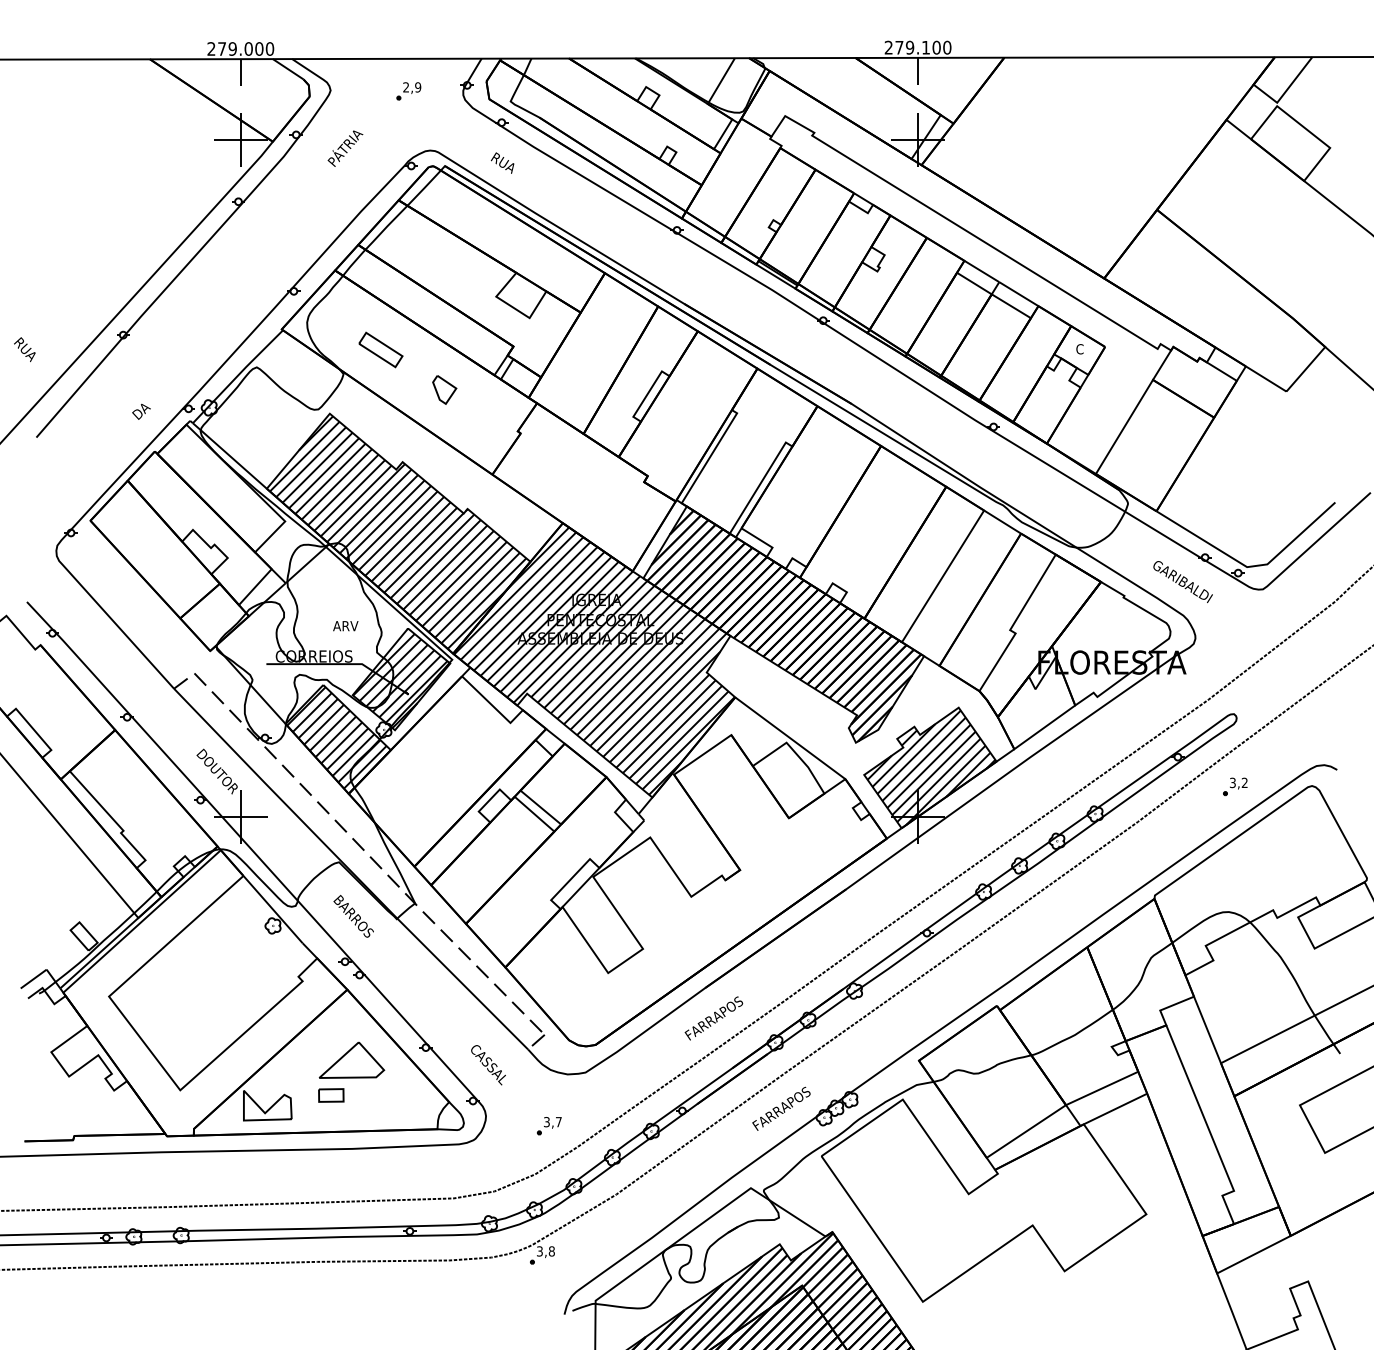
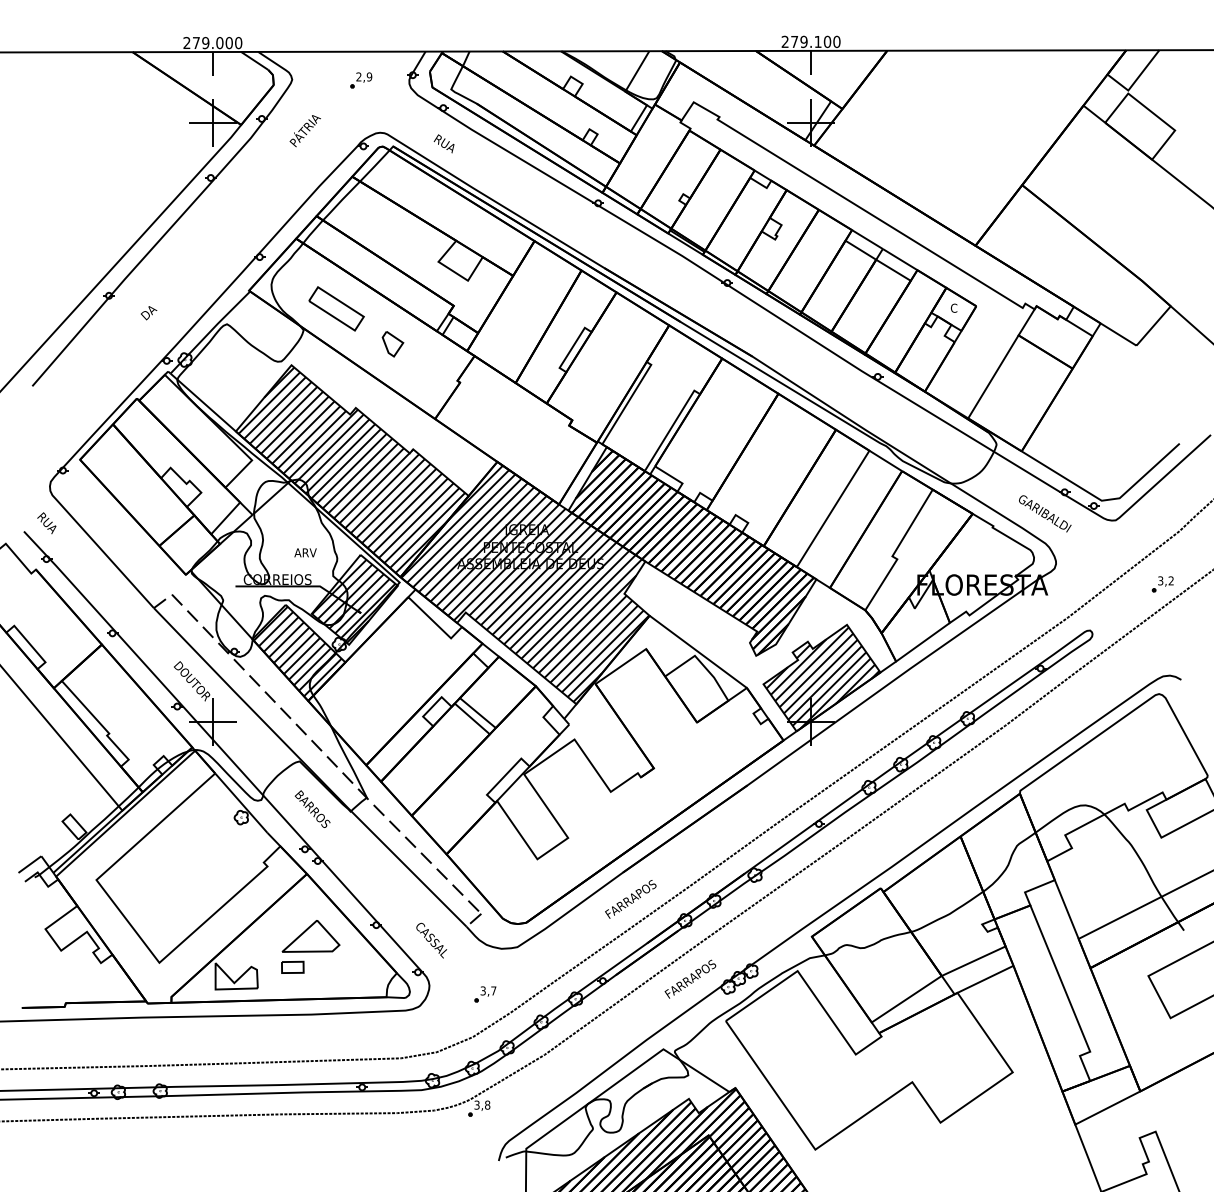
text: (24, 349) -> (46, 523), moved
part: (380, 349) -> (336, 308), size x1.43
text: (141, 411) -> (149, 312), moved
part: (1235, 786) -> (1163, 584), moved

